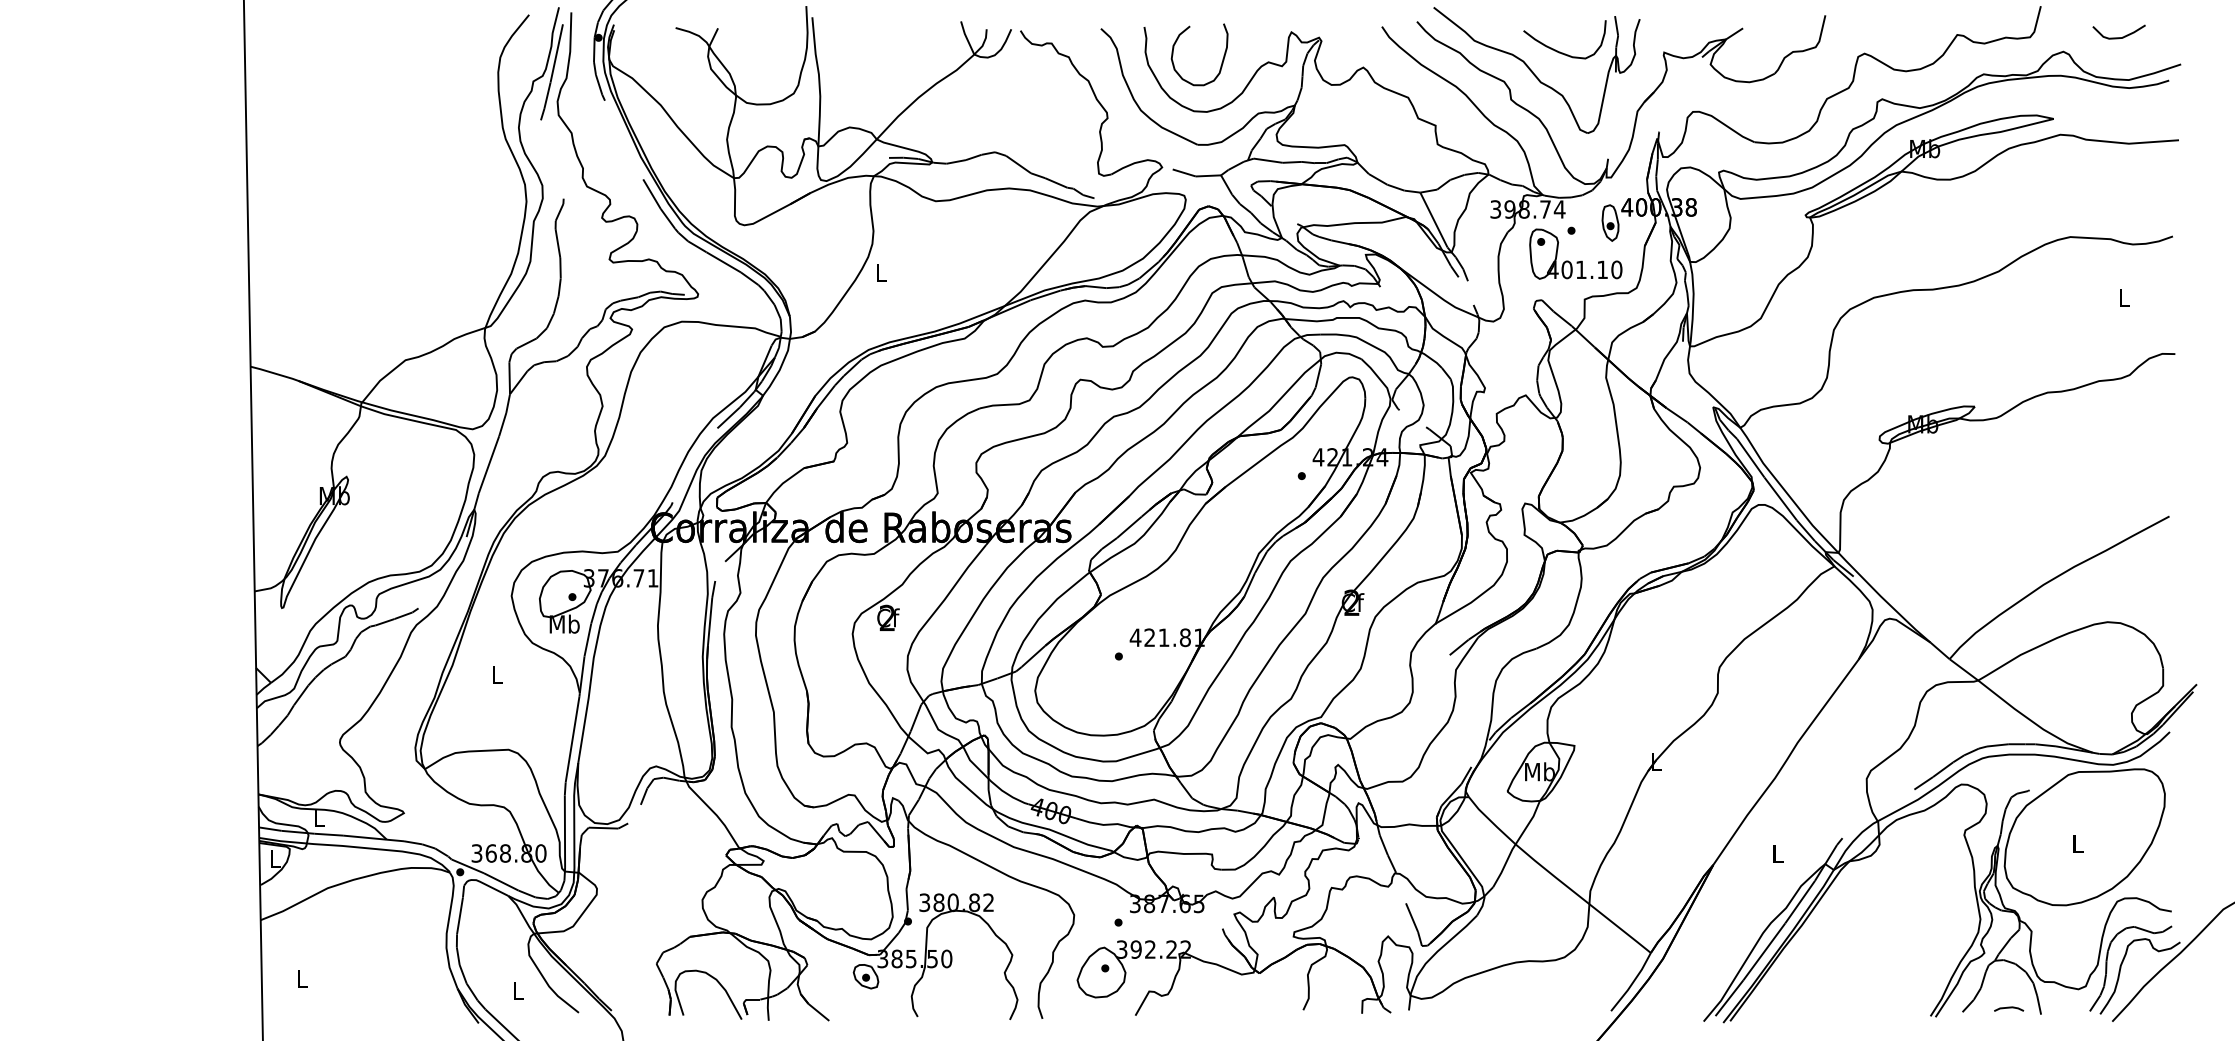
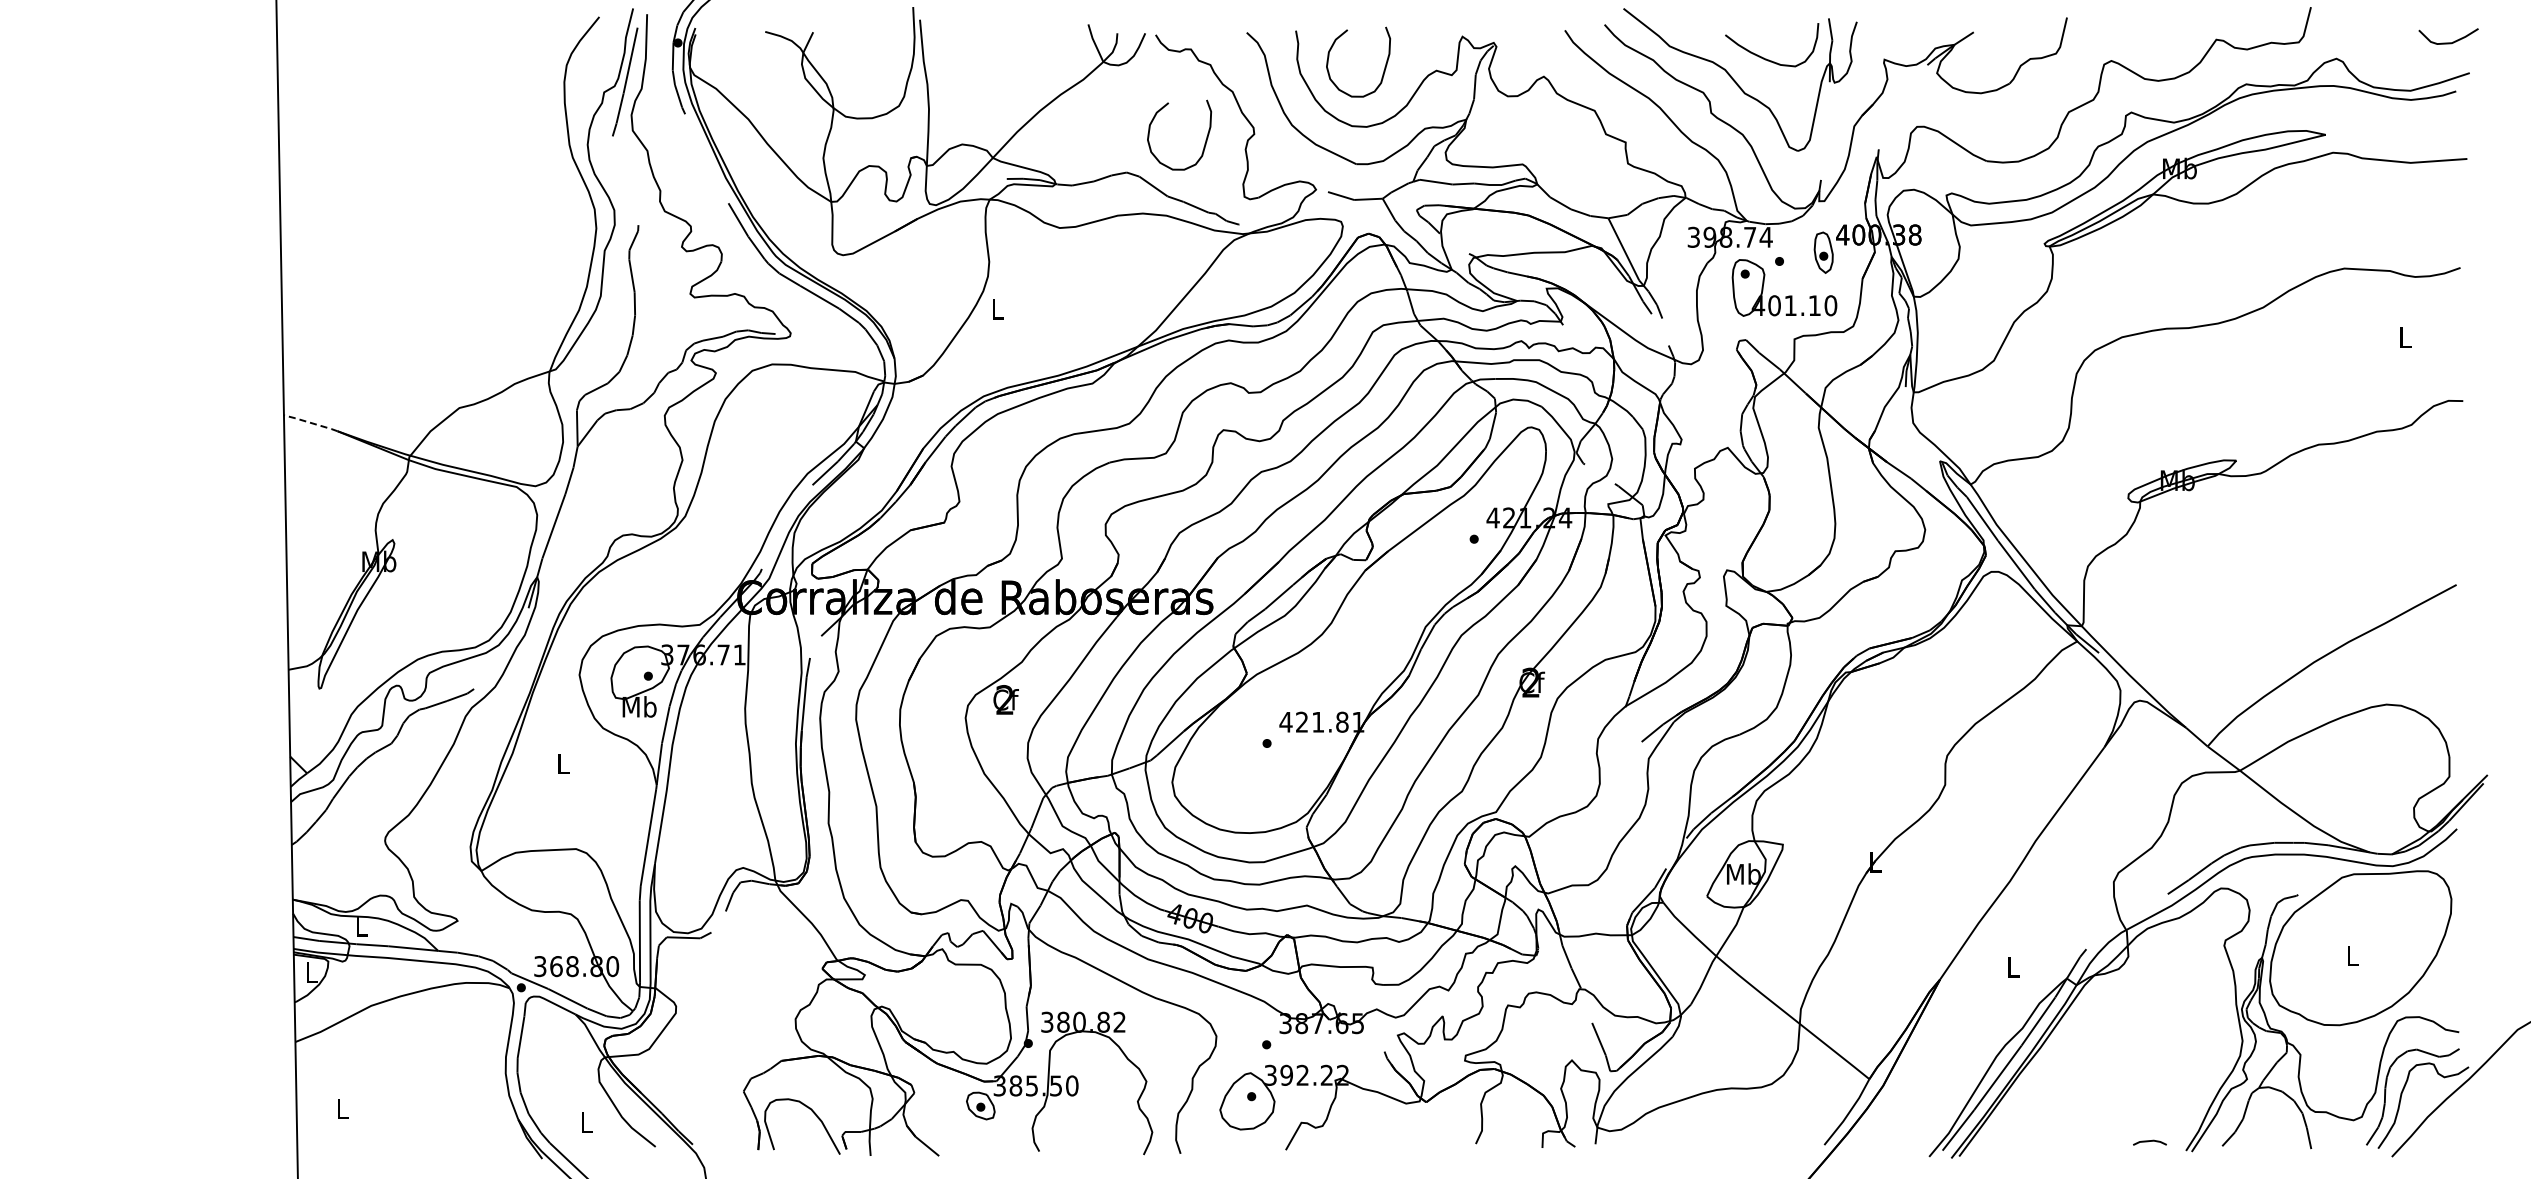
curve: (2119, 37) -> (2448, 42), moved
curve: (1064, 123) -> (1205, 139), added
line: (274, 373) -> (310, 422), solid -> dashed
line: (2008, 1008) -> (2149, 1141), moved

